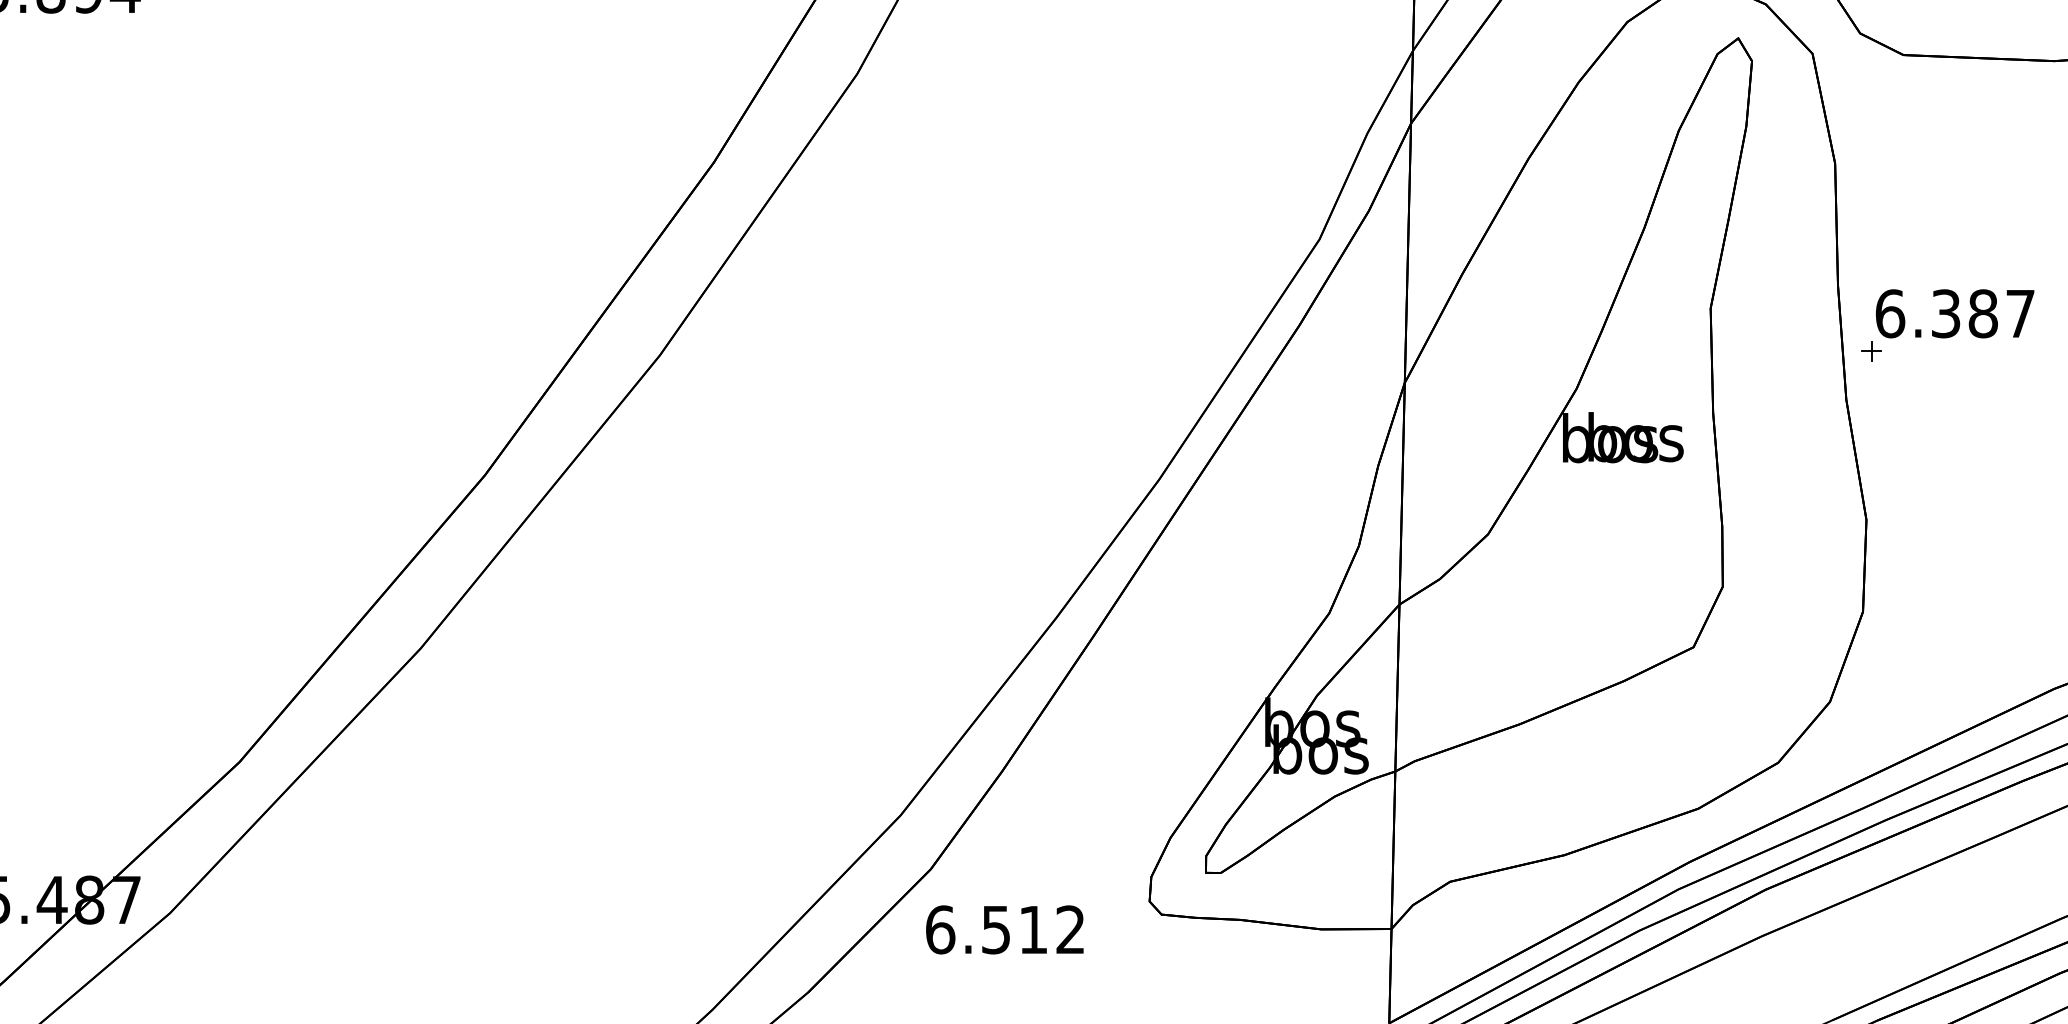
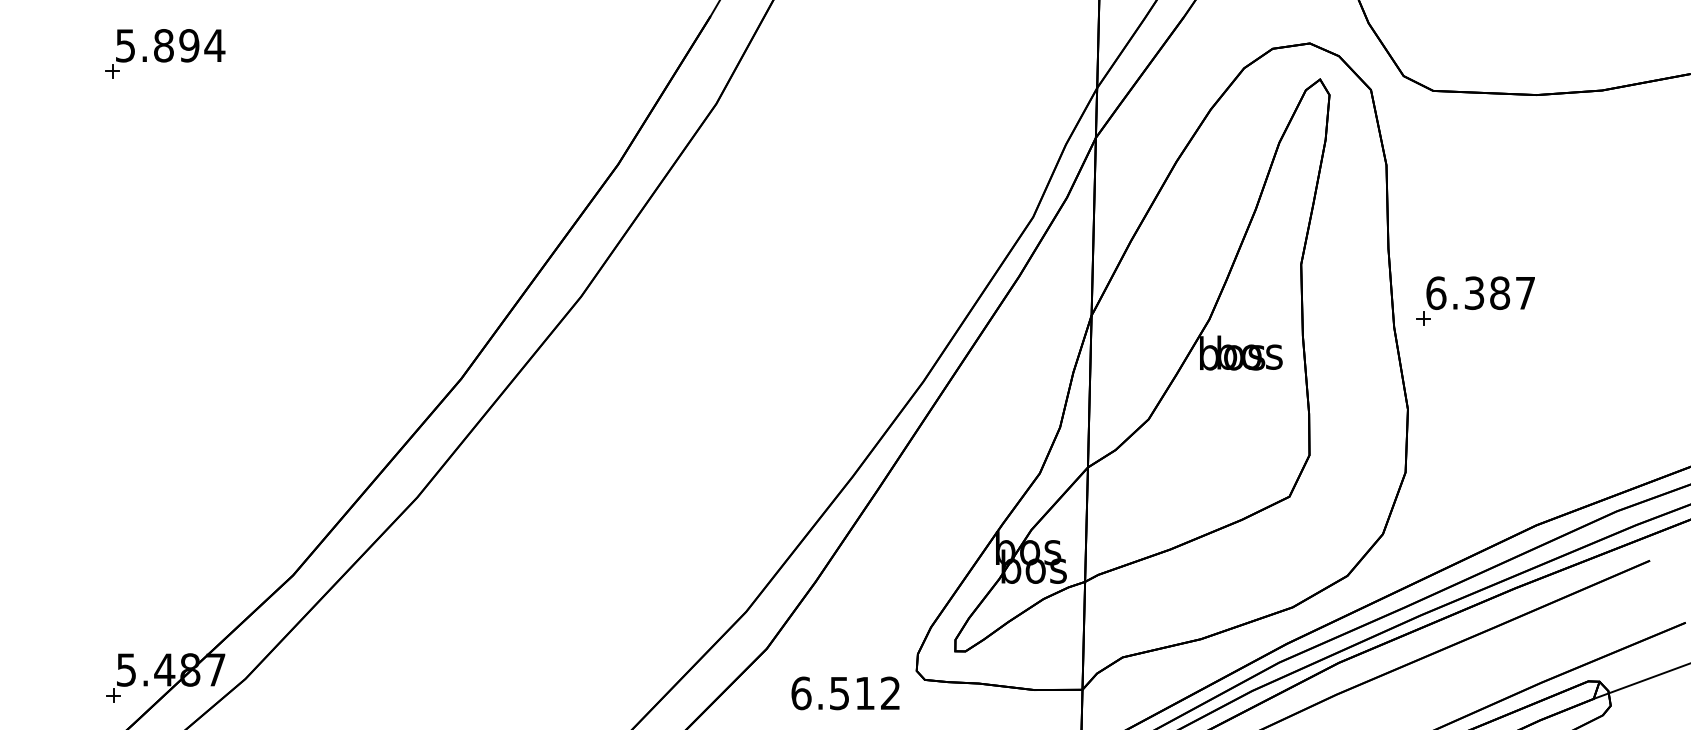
part: (1947, 324) -> (1475, 300), moved
text: (1004, 930) -> (845, 693), moved

